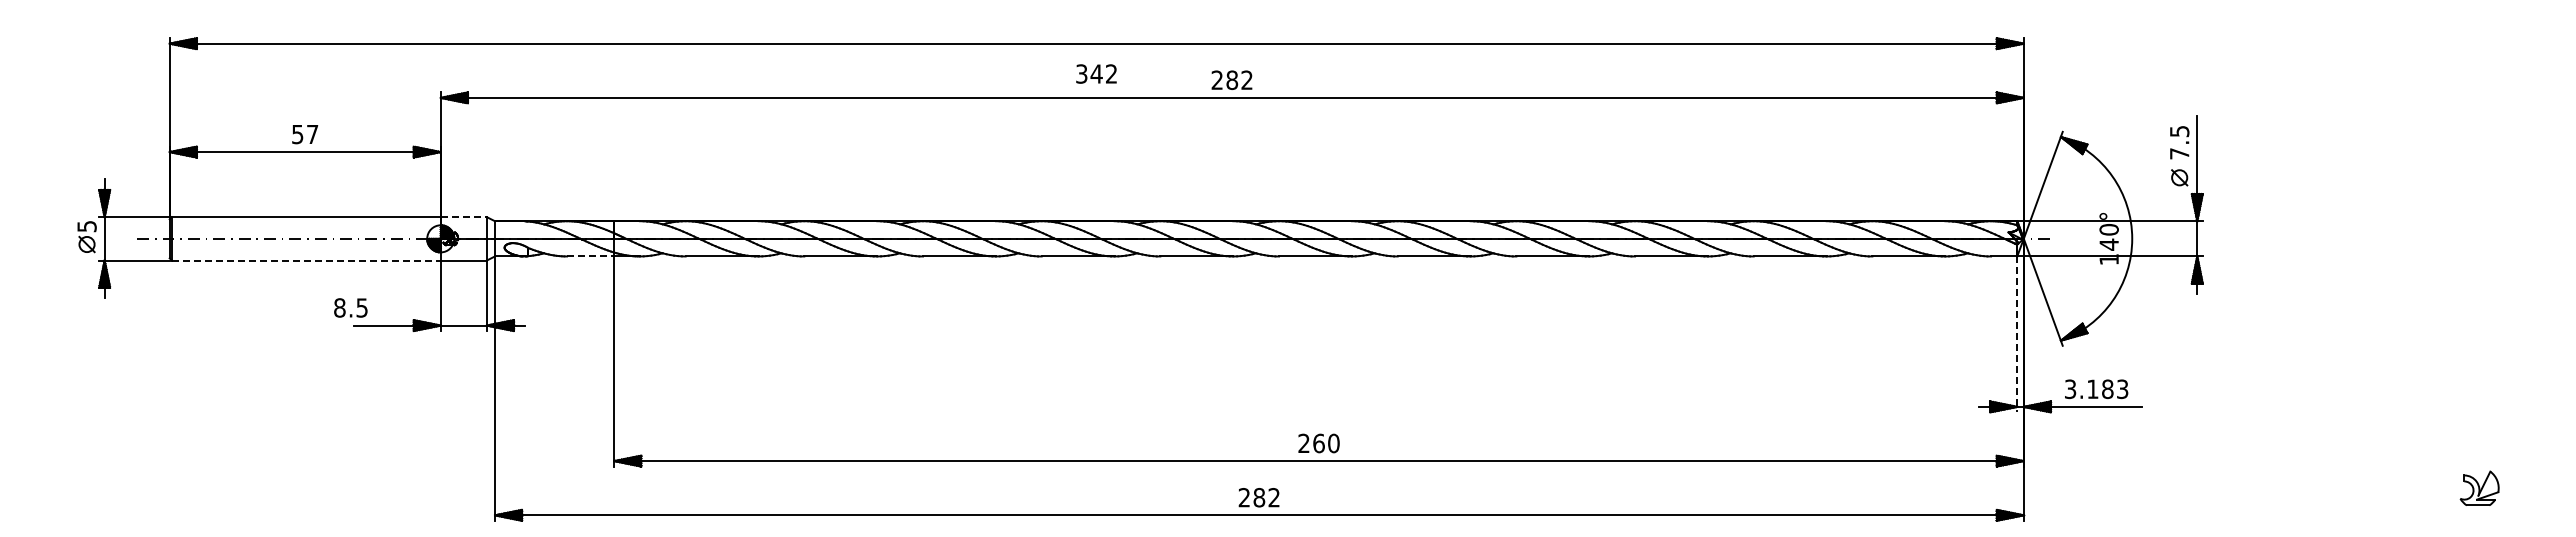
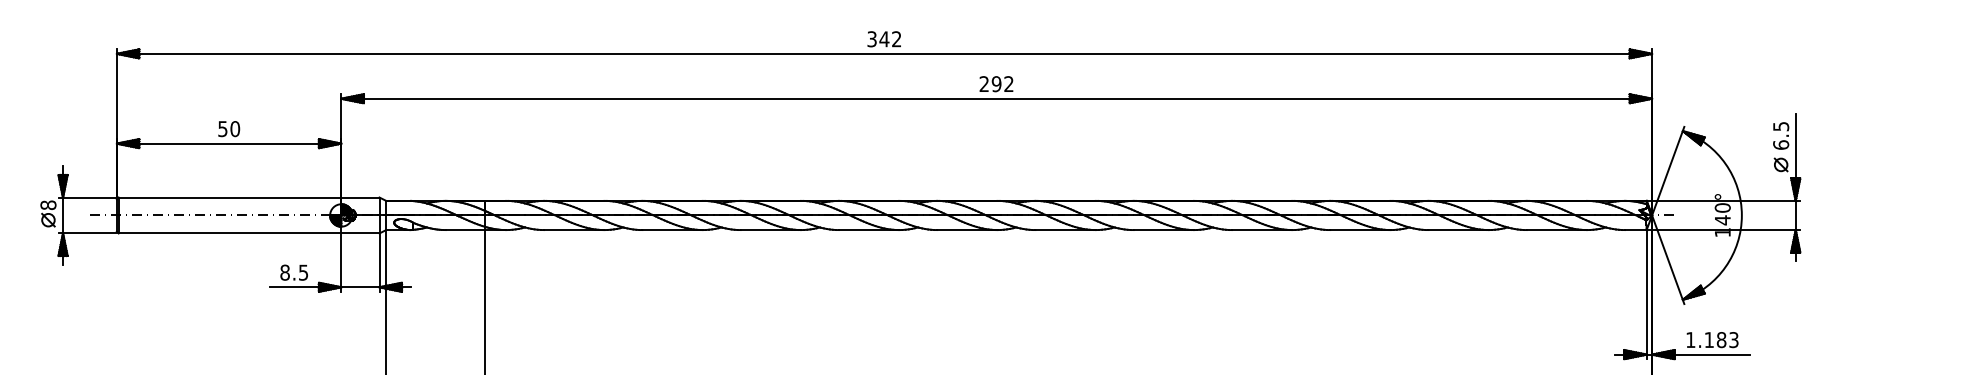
text: (1096, 73) -> (884, 38), moved
text: (1232, 80) -> (996, 84), 282 -> 292
text: (312, 134) -> (235, 129), 57 -> 50
text: (2179, 153) -> (1781, 144), 7.5 -> 6.5
line: (464, 217) -> (360, 197), dashed -> solid
text: (86, 226) -> (48, 205), 5 -> 8
line: (590, 256) -> (465, 230), dashed -> solid
line: (306, 260) -> (230, 233), dashed -> solid
text: (350, 307) -> (293, 272), moved
line: (2017, 334) -> (1646, 294), dashed -> solid
text: (2070, 389) -> (1690, 340), 3.183 -> 1.183

